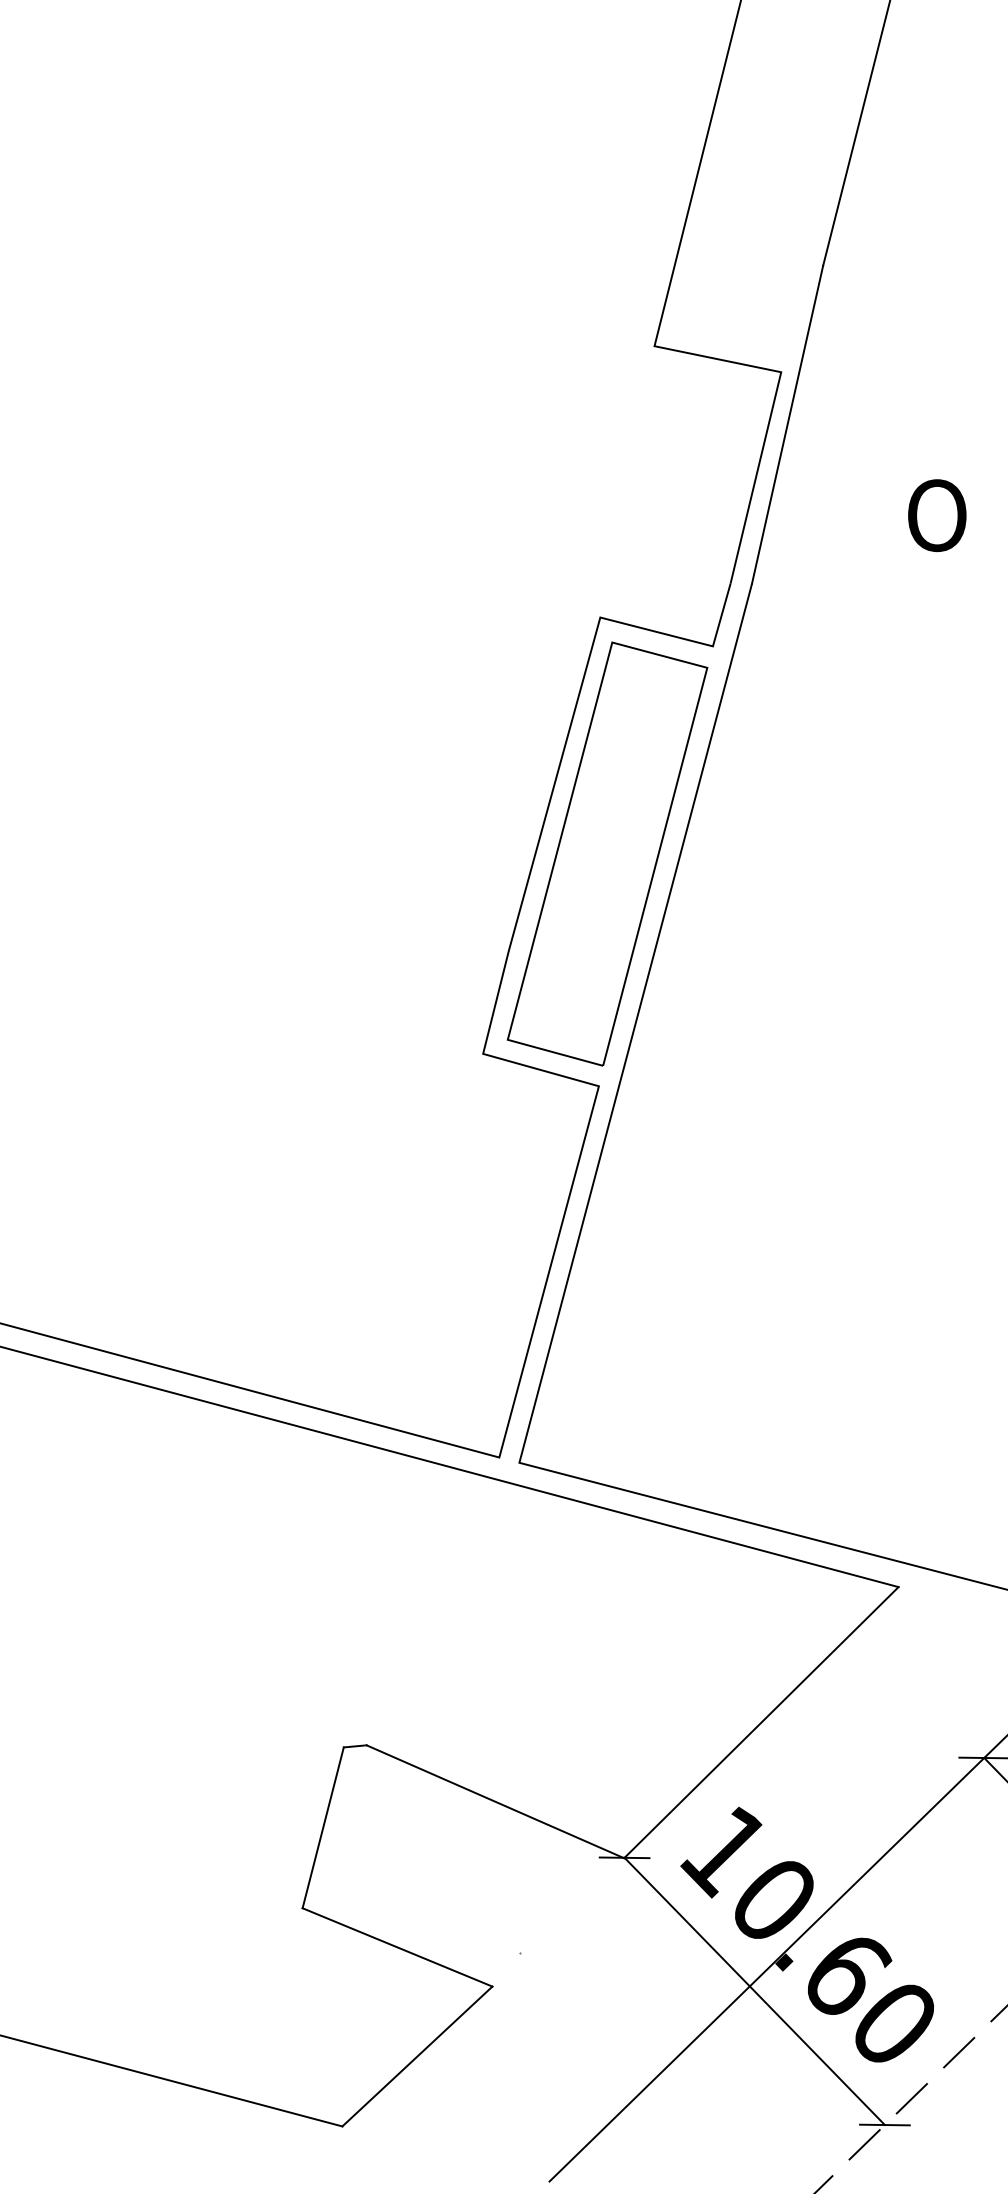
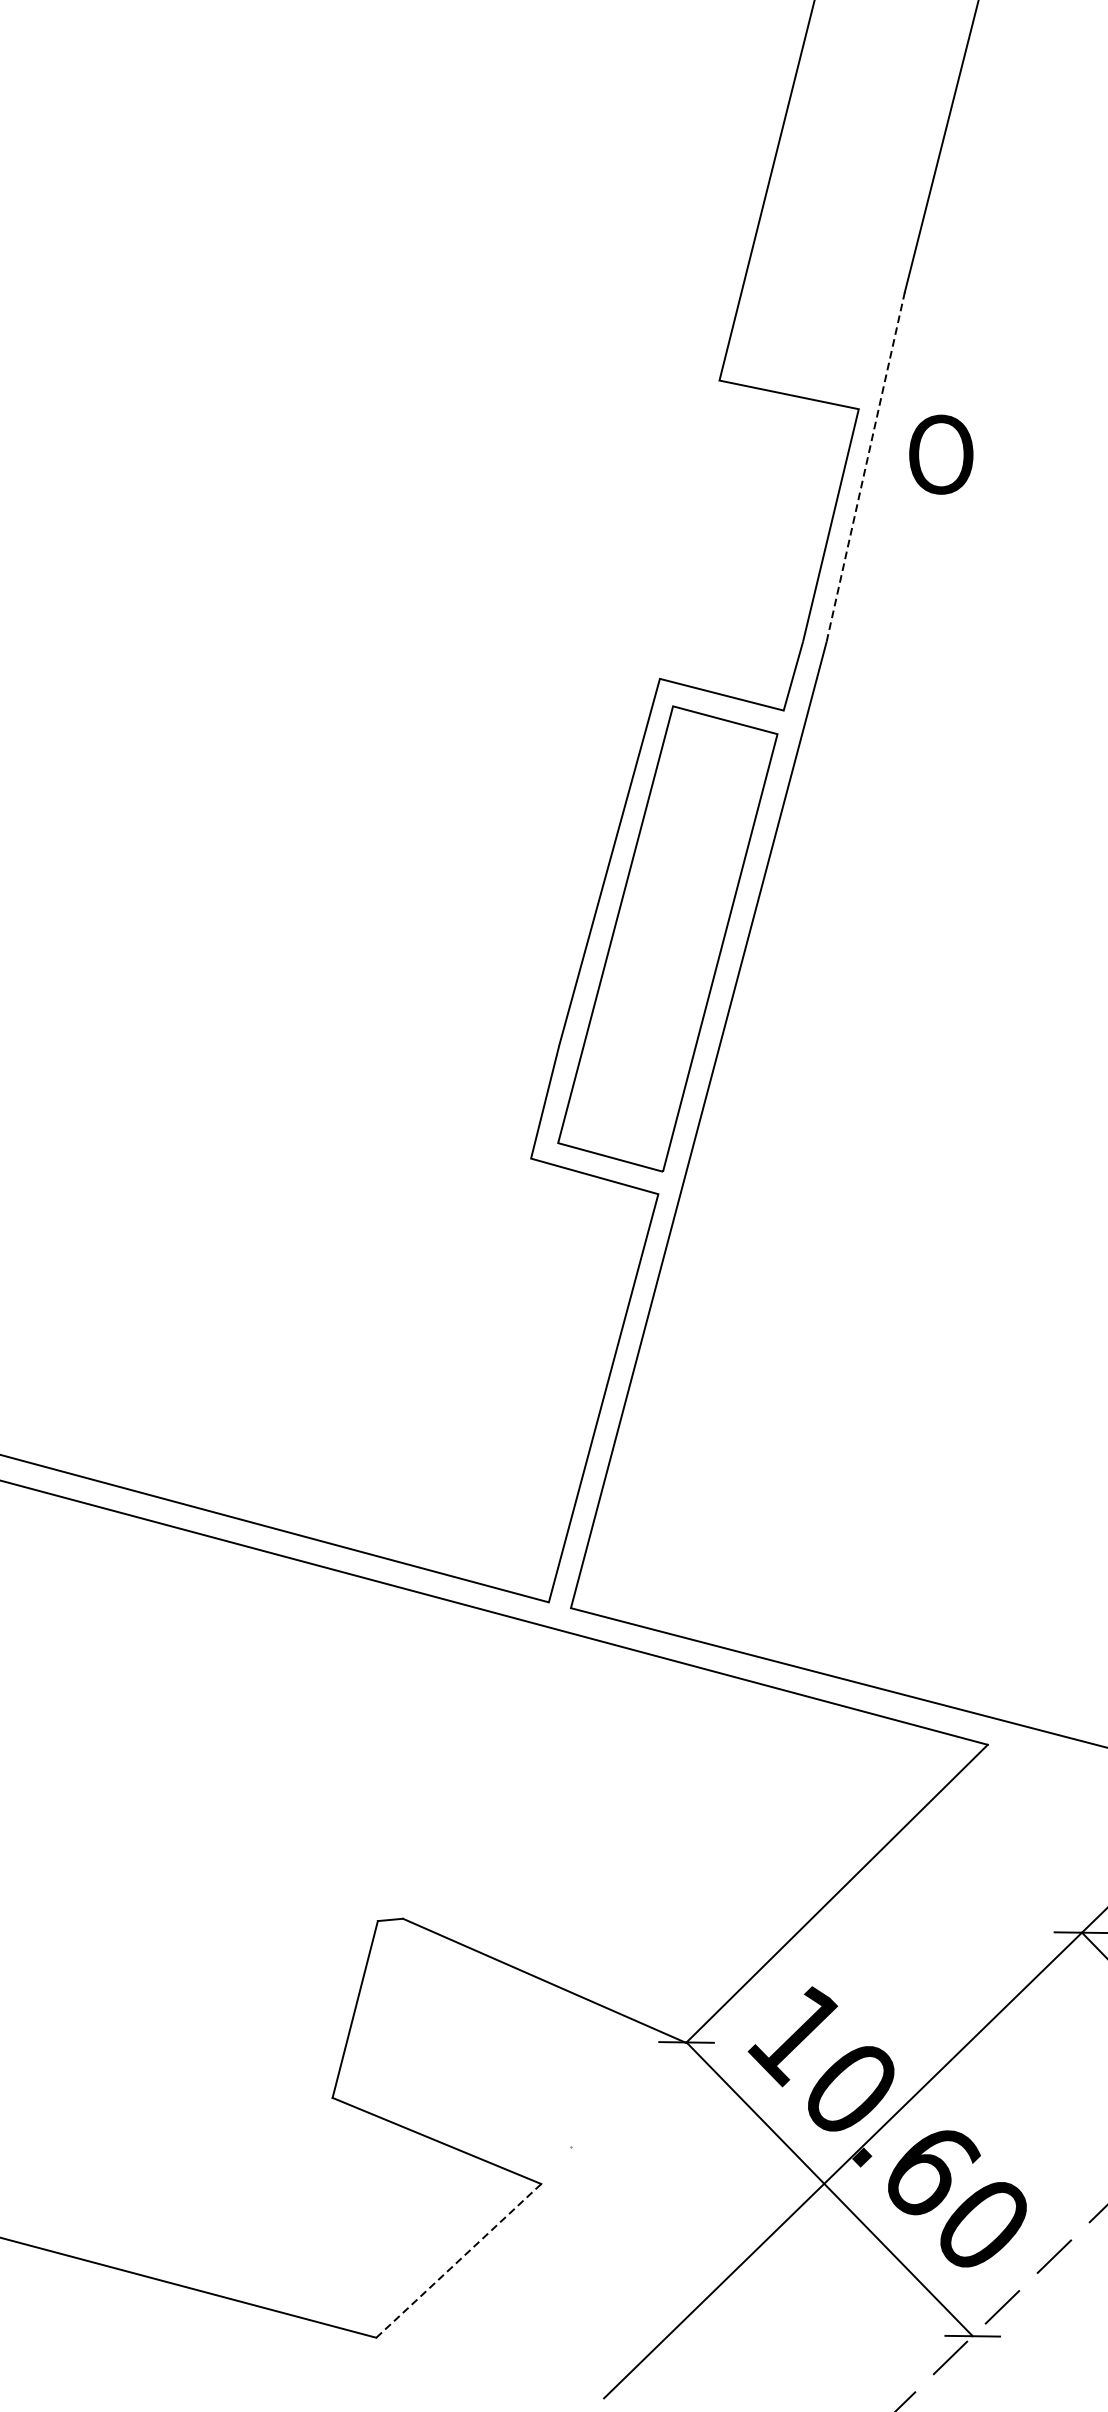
line: (787, 424) -> (865, 466), solid -> dashed
text: (937, 515) -> (941, 454), moved
line: (417, 2056) -> (458, 2260), solid -> dashed

